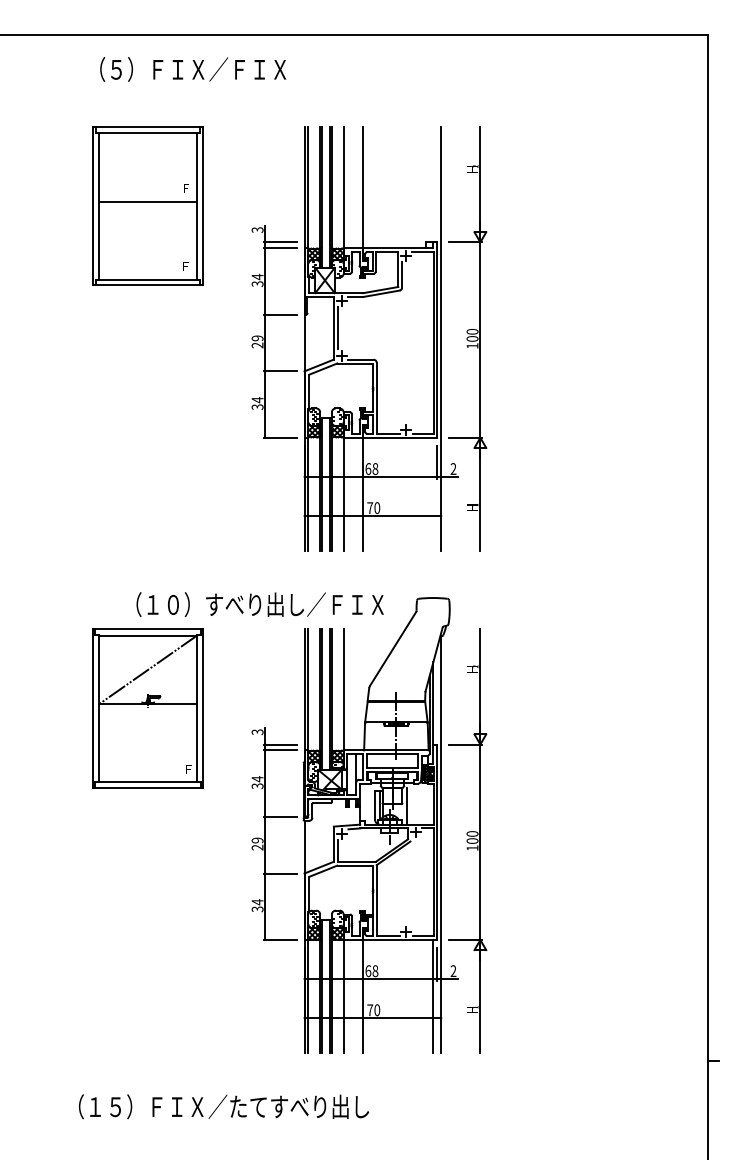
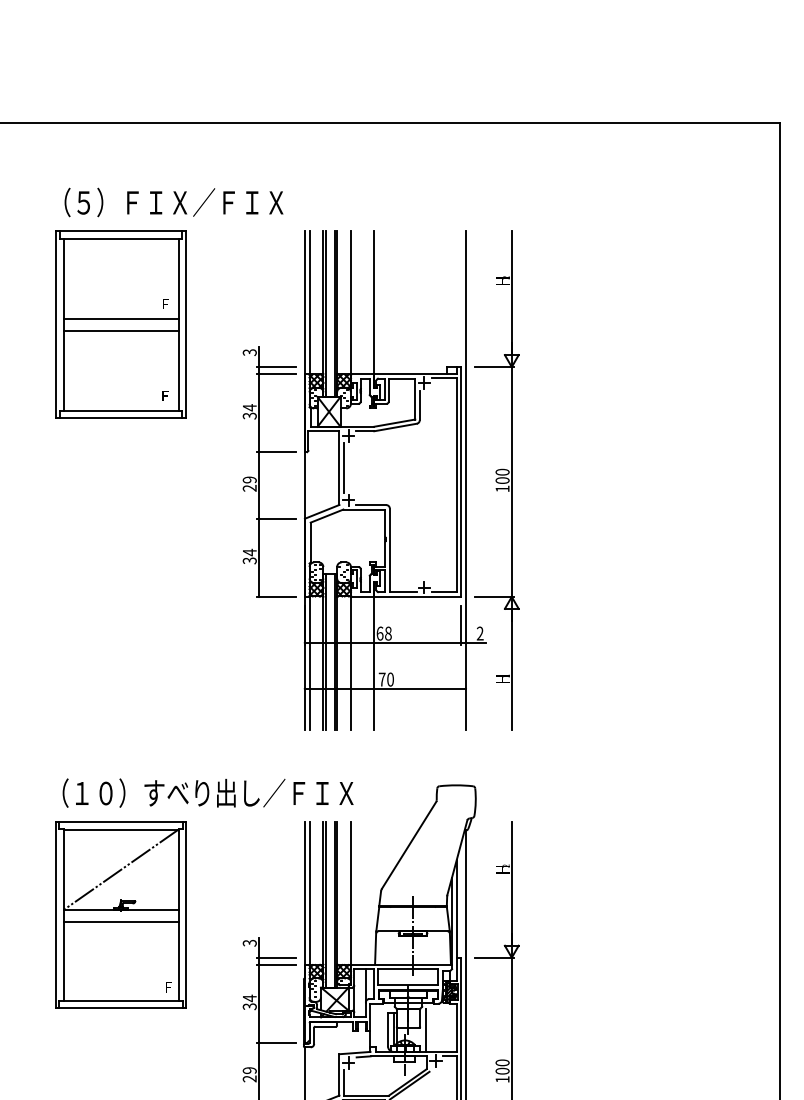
text: (193, 69) -> (174, 202), moved
line: (148, 211) -> (121, 330), added
text: (259, 604) -> (207, 792), moved
line: (148, 713) -> (121, 921), added

